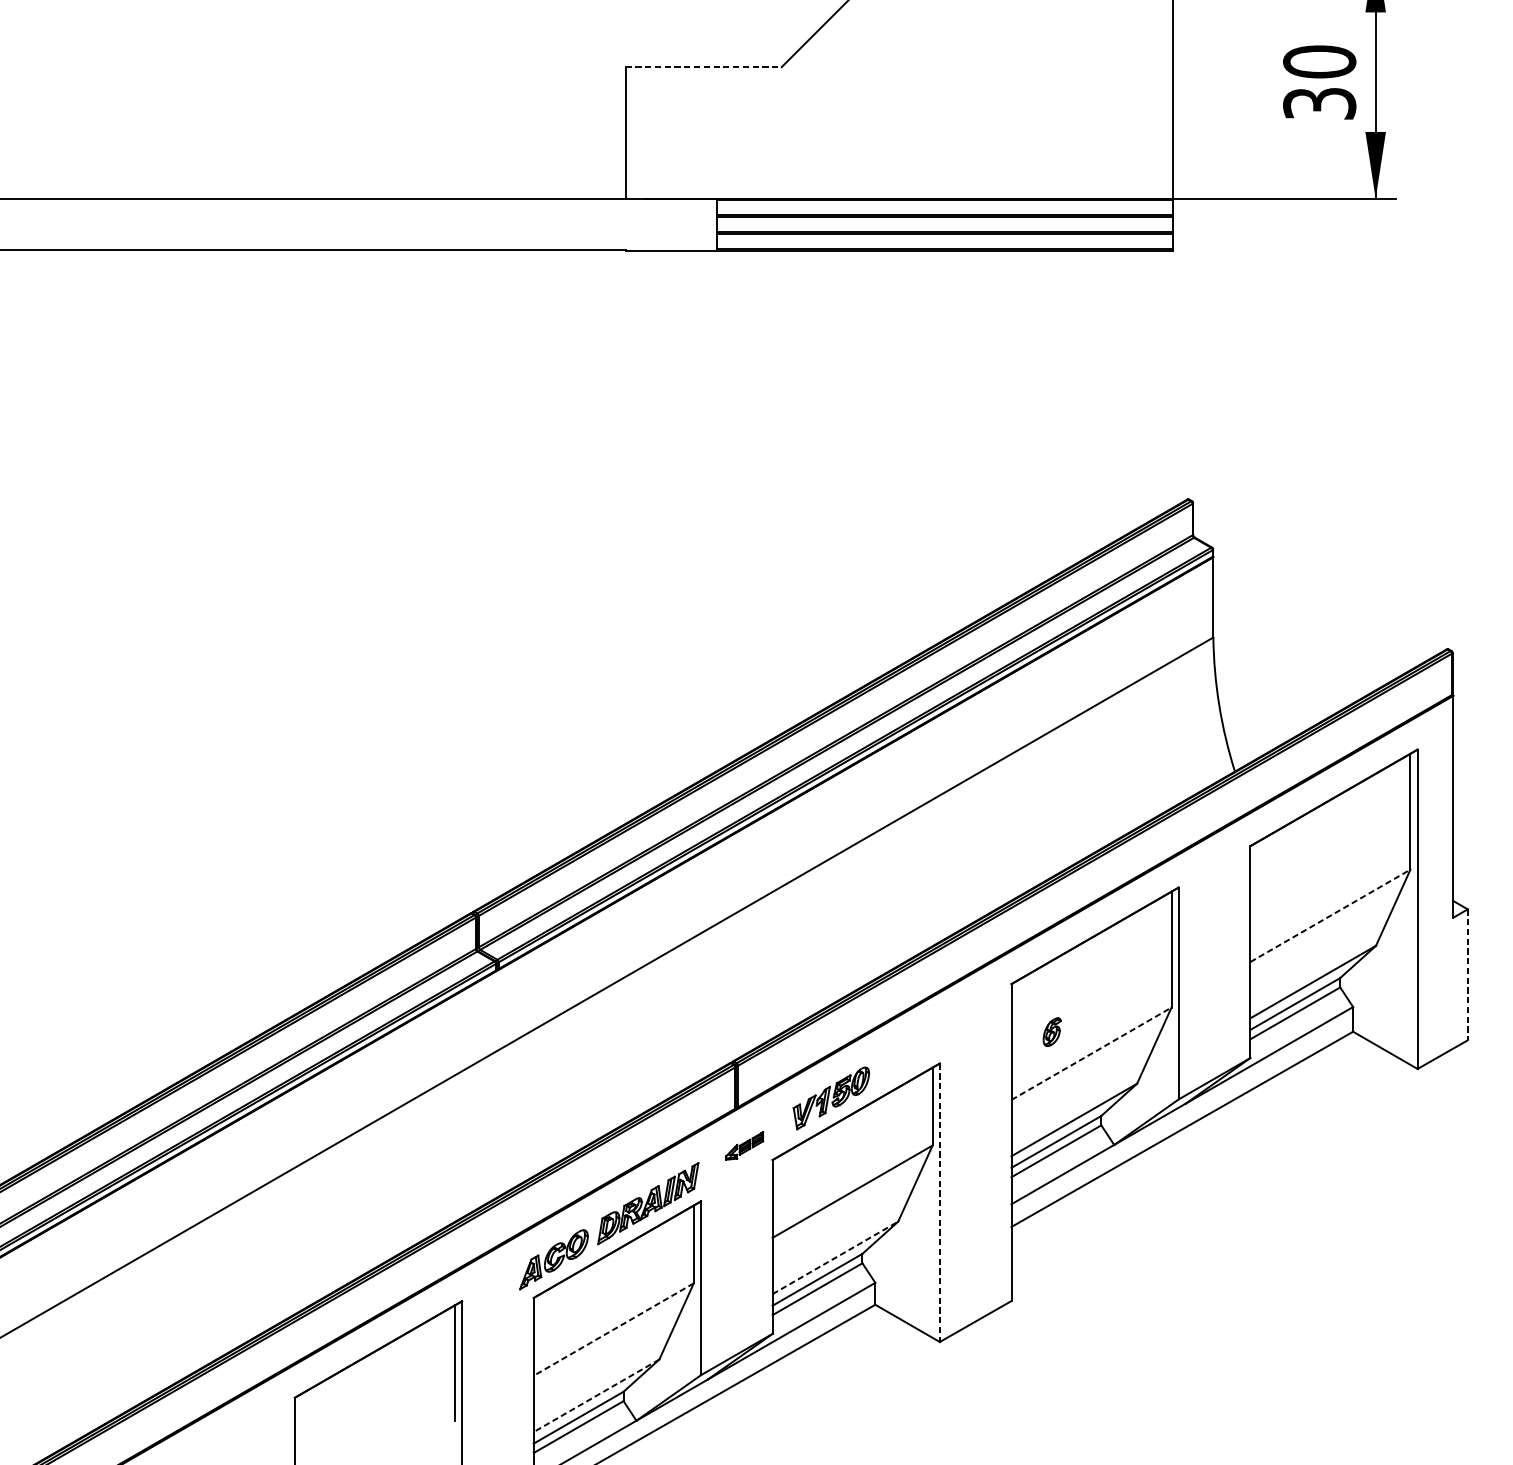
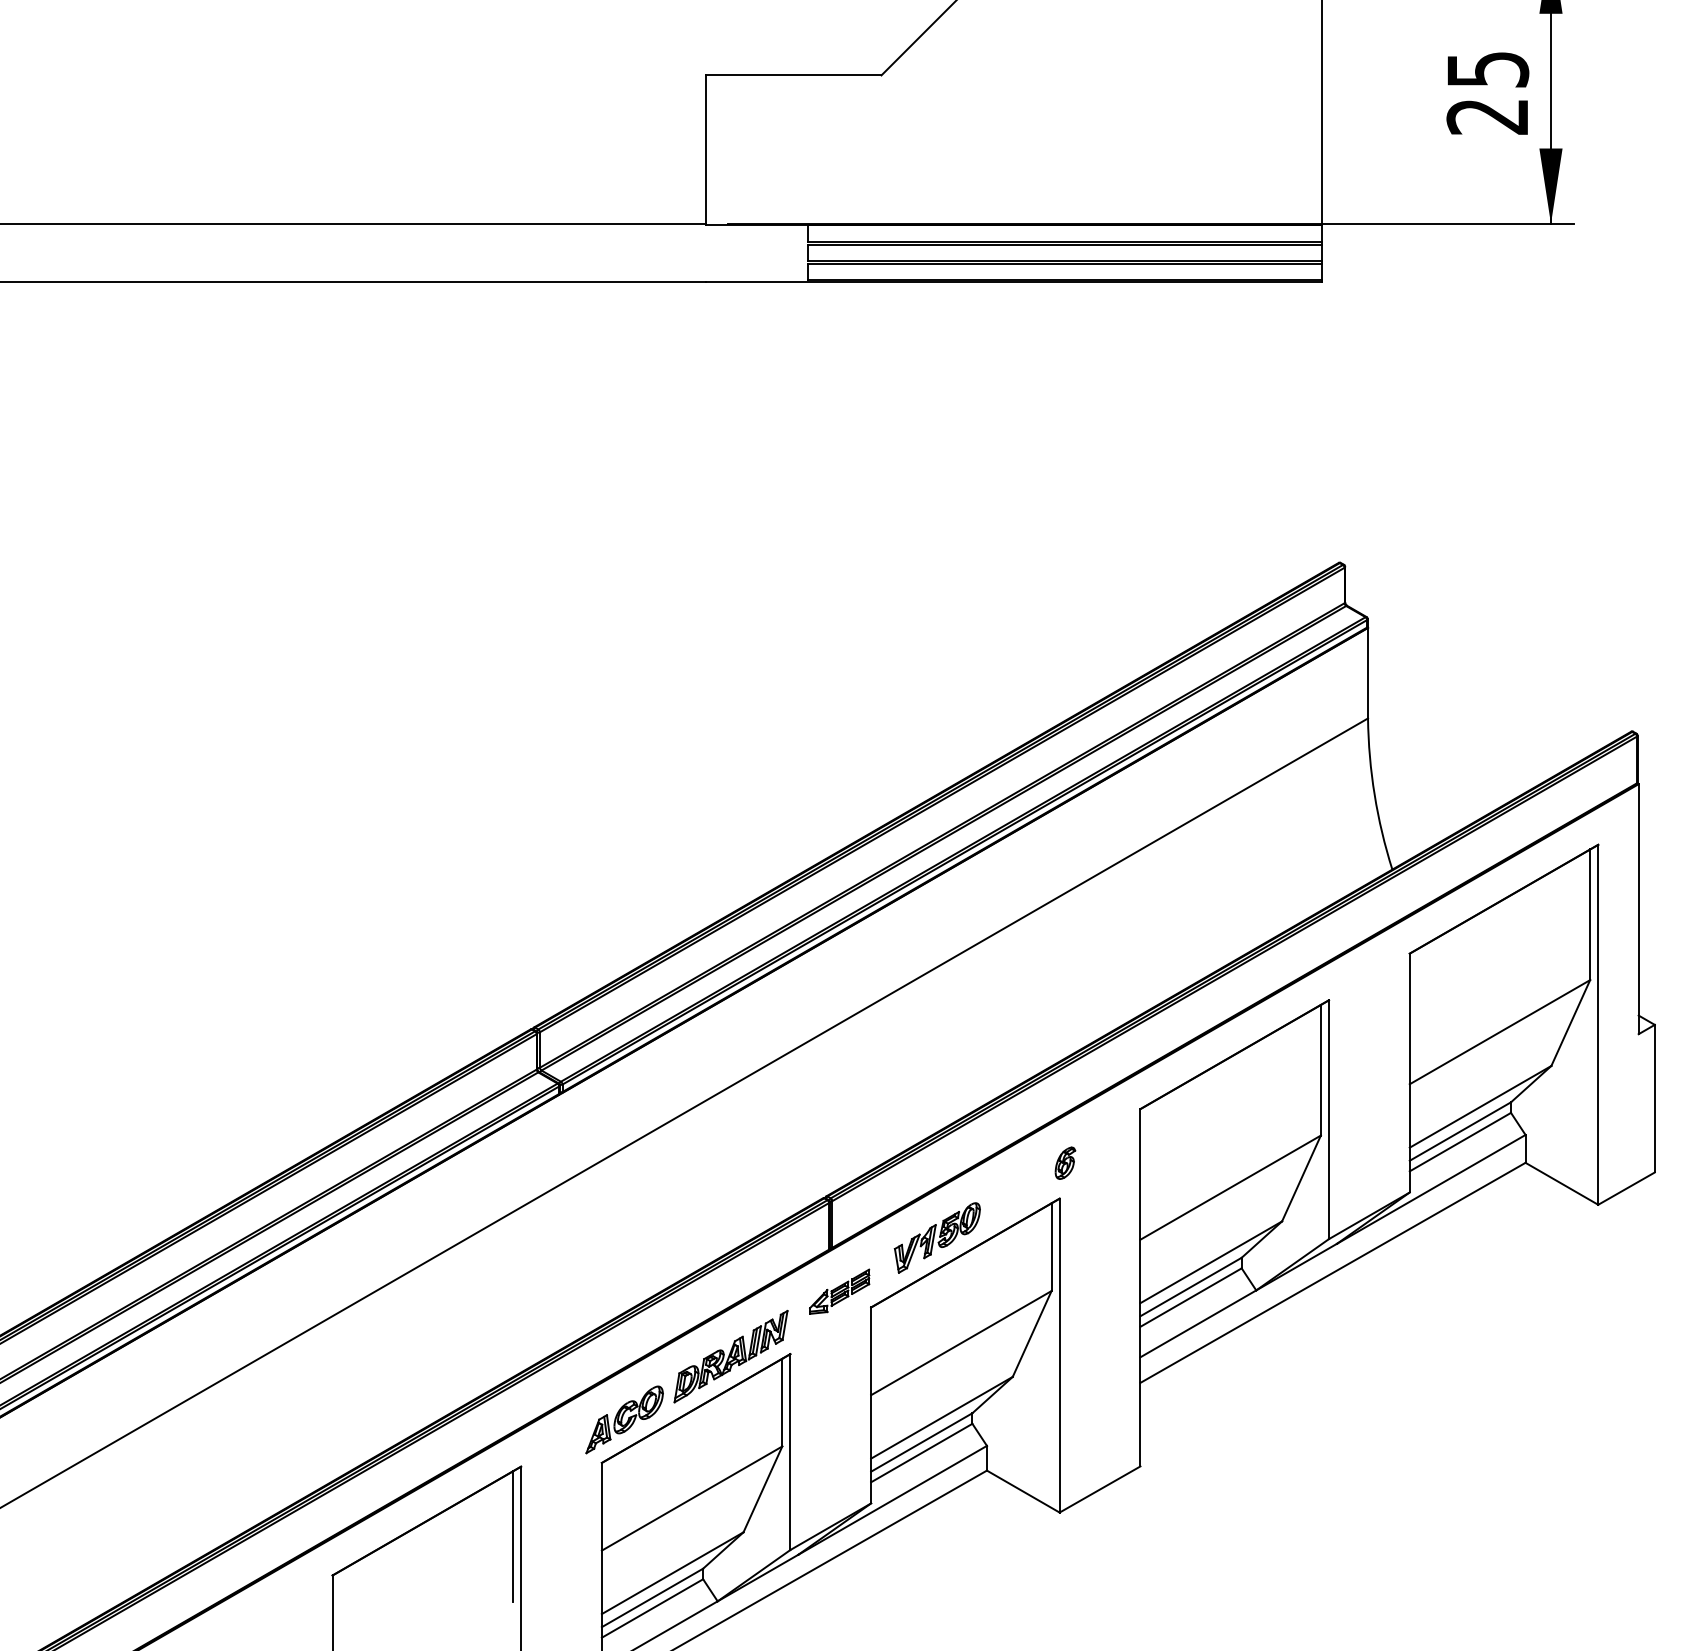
line: (703, 67) -> (793, 75), dashed -> solid
text: (1319, 82) -> (1487, 92), 30 -> 25
line: (1330, 915) -> (1500, 1031), dashed -> solid
line: (1467, 974) -> (1654, 1098), dashed -> solid
part: (1052, 1031) -> (1065, 1162), moved
line: (1092, 1053) -> (1231, 1187), dashed -> solid
part: (744, 1145) -> (839, 1291), size x1.43
line: (939, 1202) -> (1059, 1355), dashed -> solid
line: (835, 1257) -> (941, 1417), dashed -> solid
line: (613, 1329) -> (691, 1498), dashed -> solid
line: (596, 1396) -> (672, 1573), dashed -> solid

